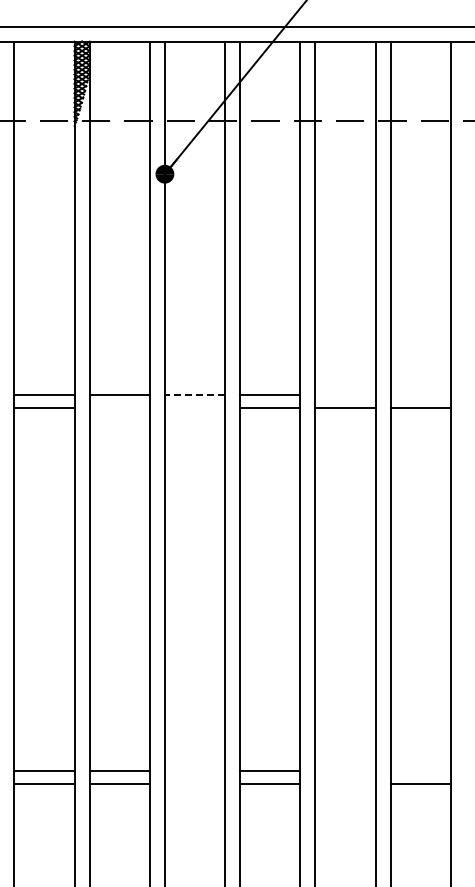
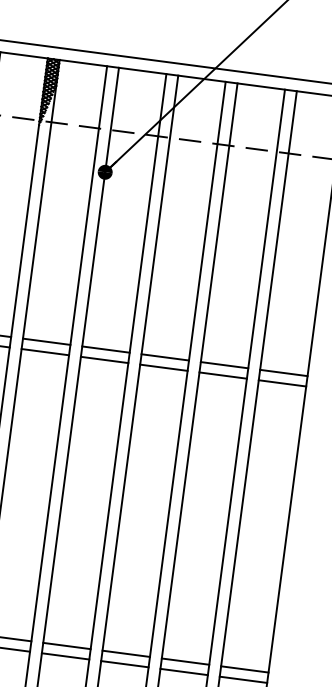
line: (194, 395) -> (105, 349), dashed -> solid
line: (345, 395) -> (224, 365), added
line: (420, 395) -> (283, 373), added
line: (119, 408) -> (45, 352), added
line: (194, 408) -> (104, 360), added
line: (194, 771) -> (66, 646), added
line: (345, 771) -> (185, 661), added
line: (420, 771) -> (244, 669), added
line: (194, 784) -> (65, 656), added
line: (345, 784) -> (184, 672), added

